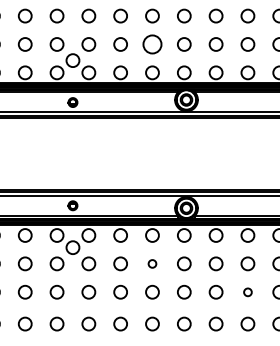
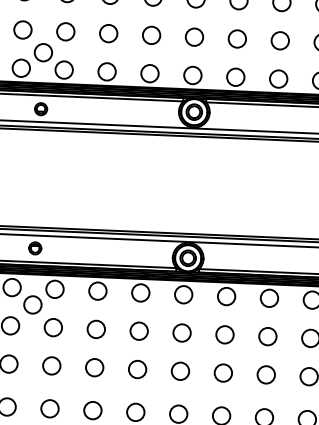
circle: (152, 44) -> (151, 35), size x0.71
circle: (152, 263) -> (139, 330), size x1.67
circle: (247, 292) -> (265, 375), size x1.67

